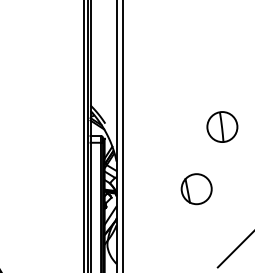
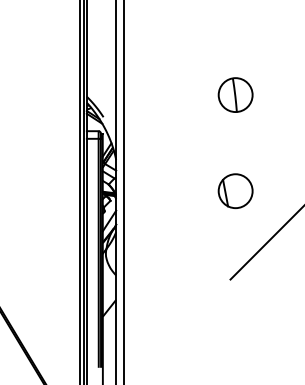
part: (222, 126) -> (235, 94), moved
part: (196, 188) -> (235, 190), moved

